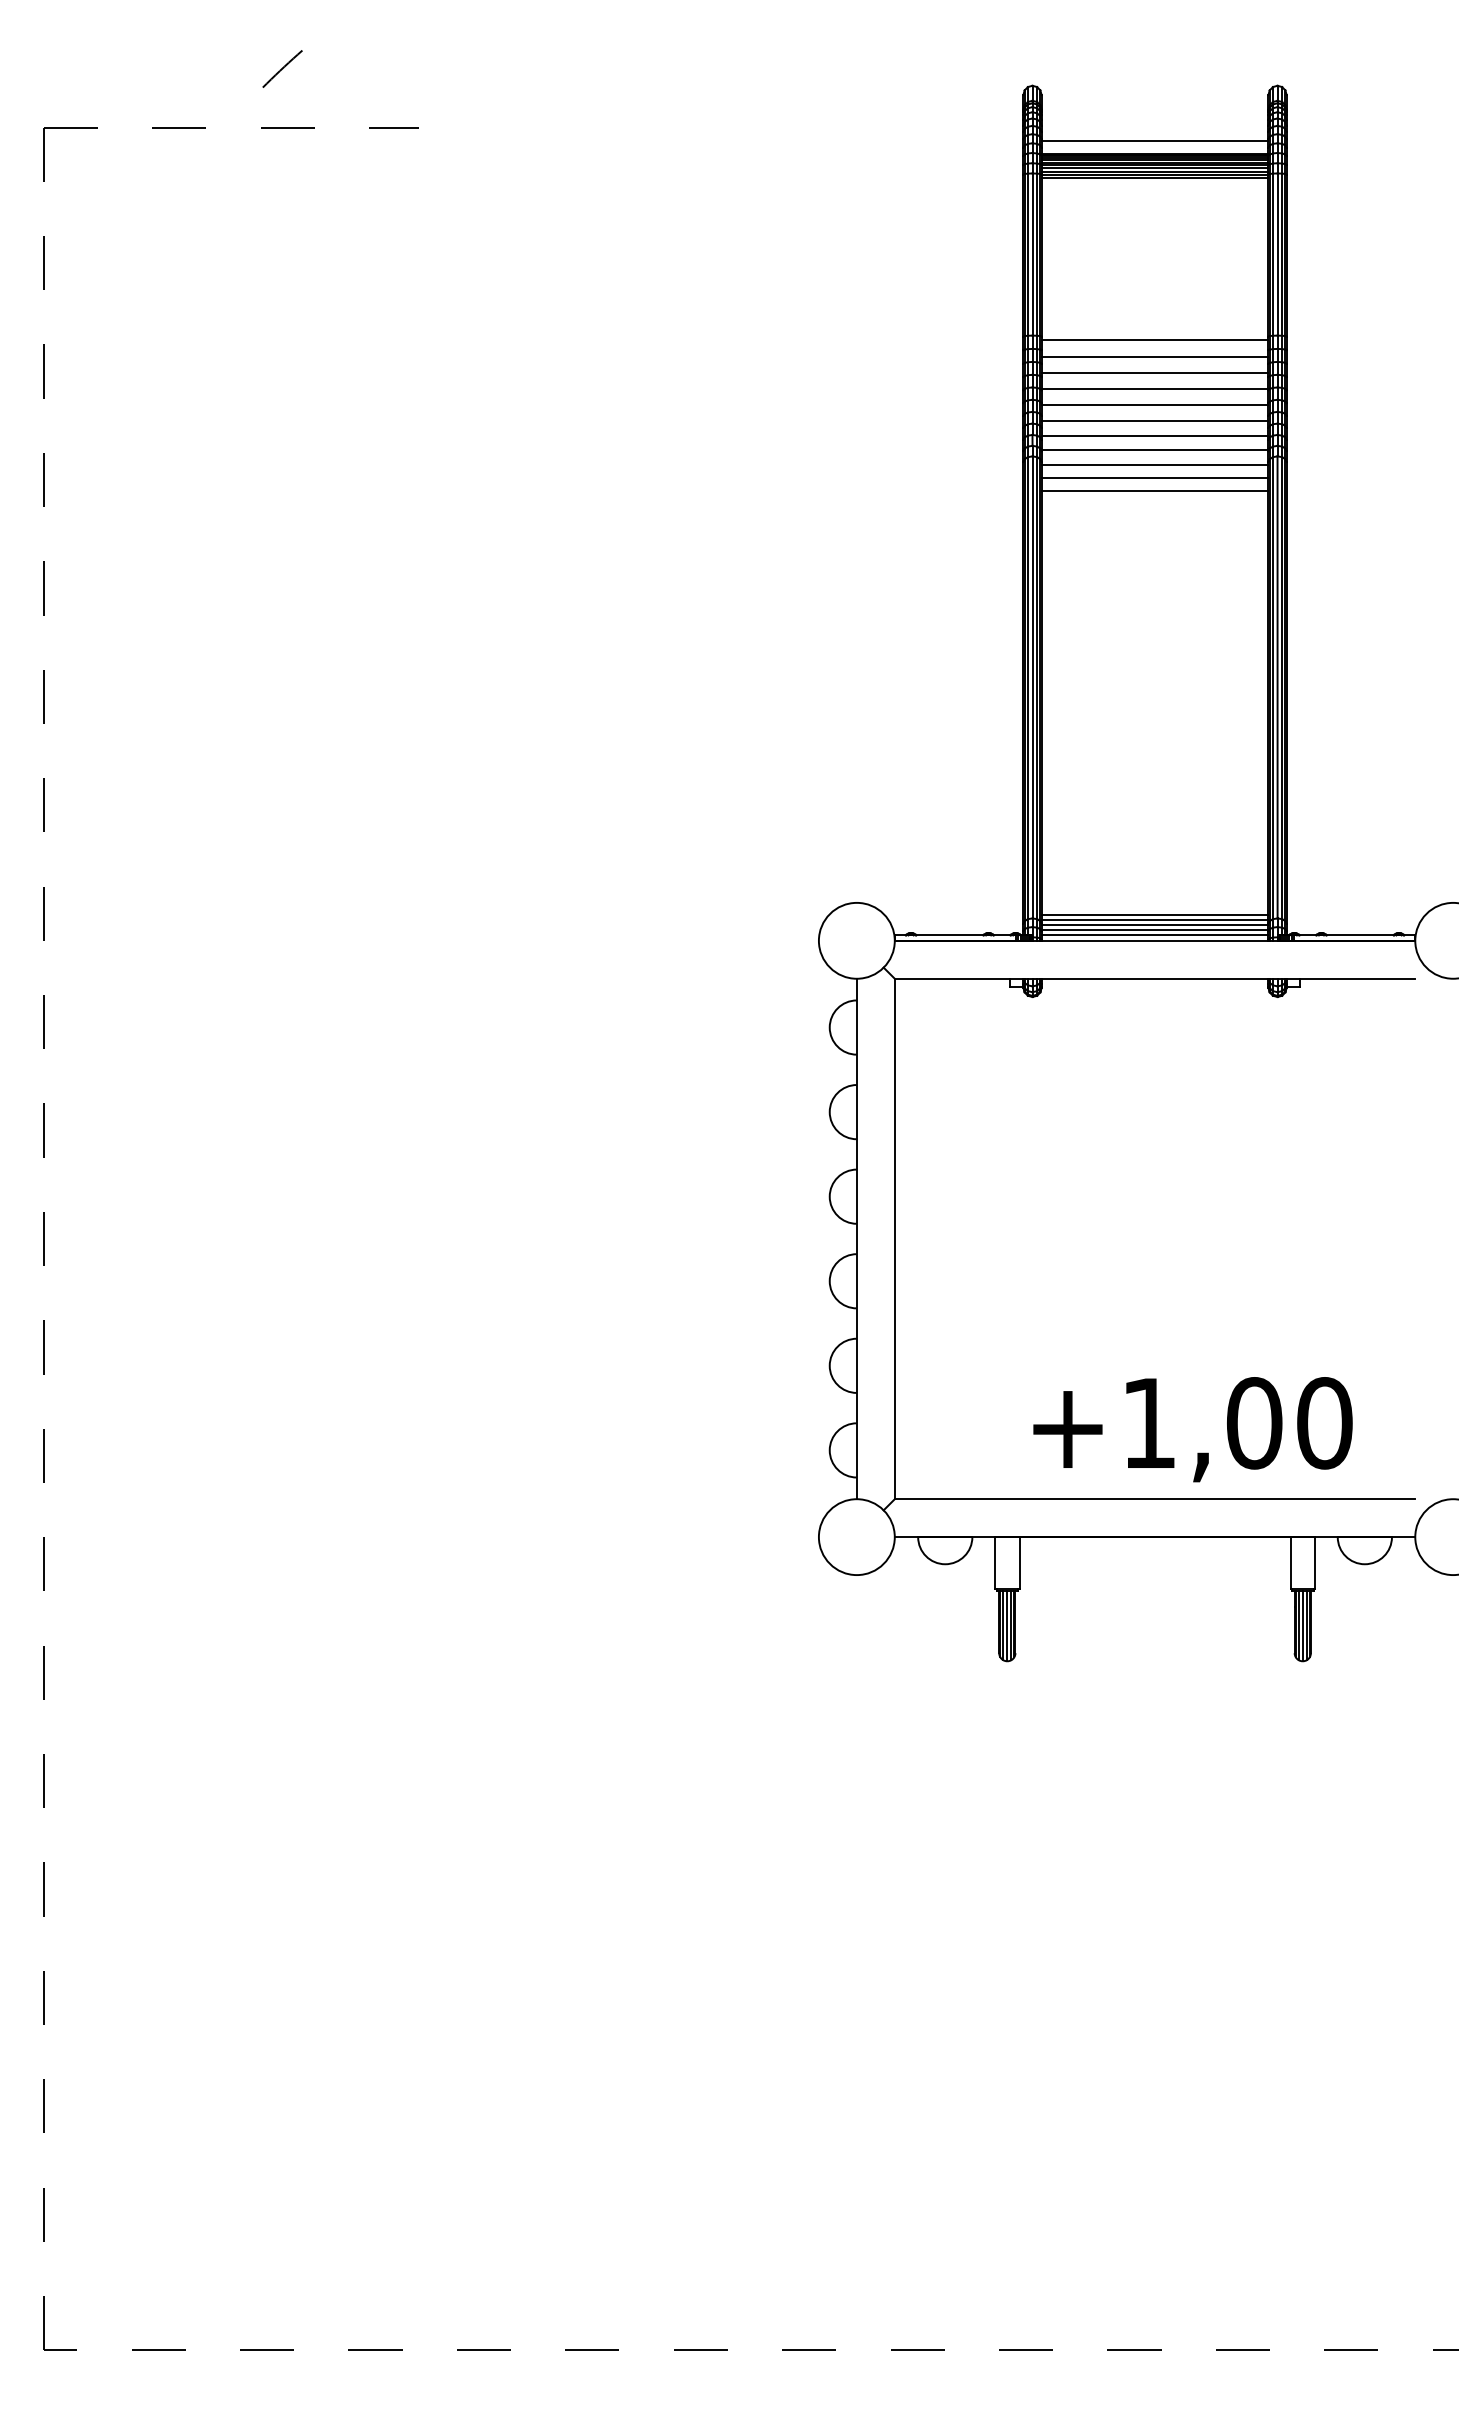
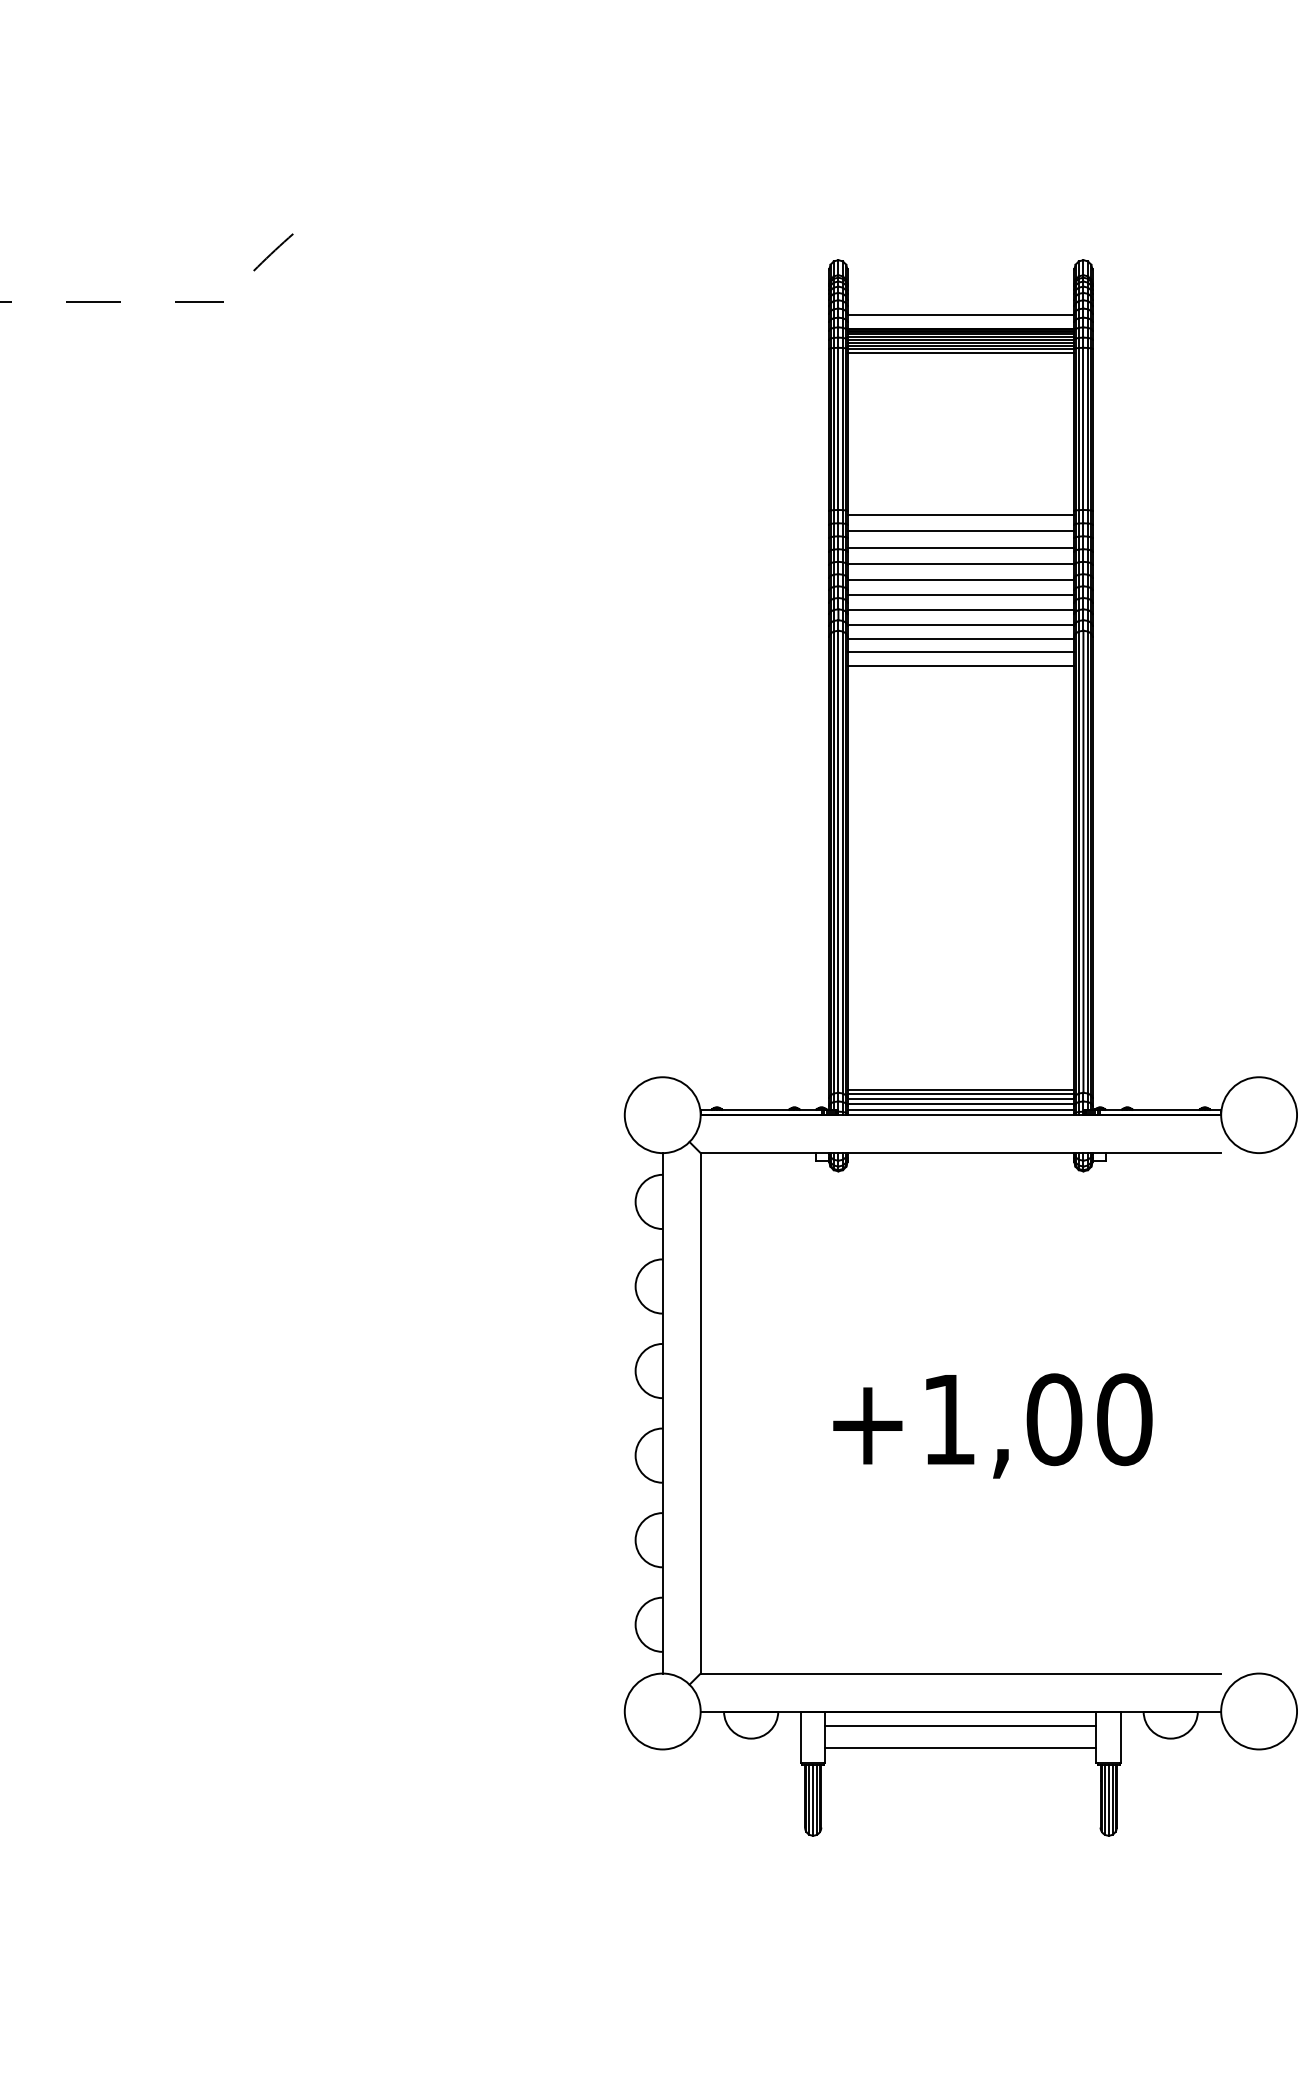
line: (282, 68) -> (273, 251), moved
text: (1192, 1429) -> (992, 1425), moved
line: (1154, 1552) -> (960, 1726), added
line: (1154, 1573) -> (960, 1747), added

